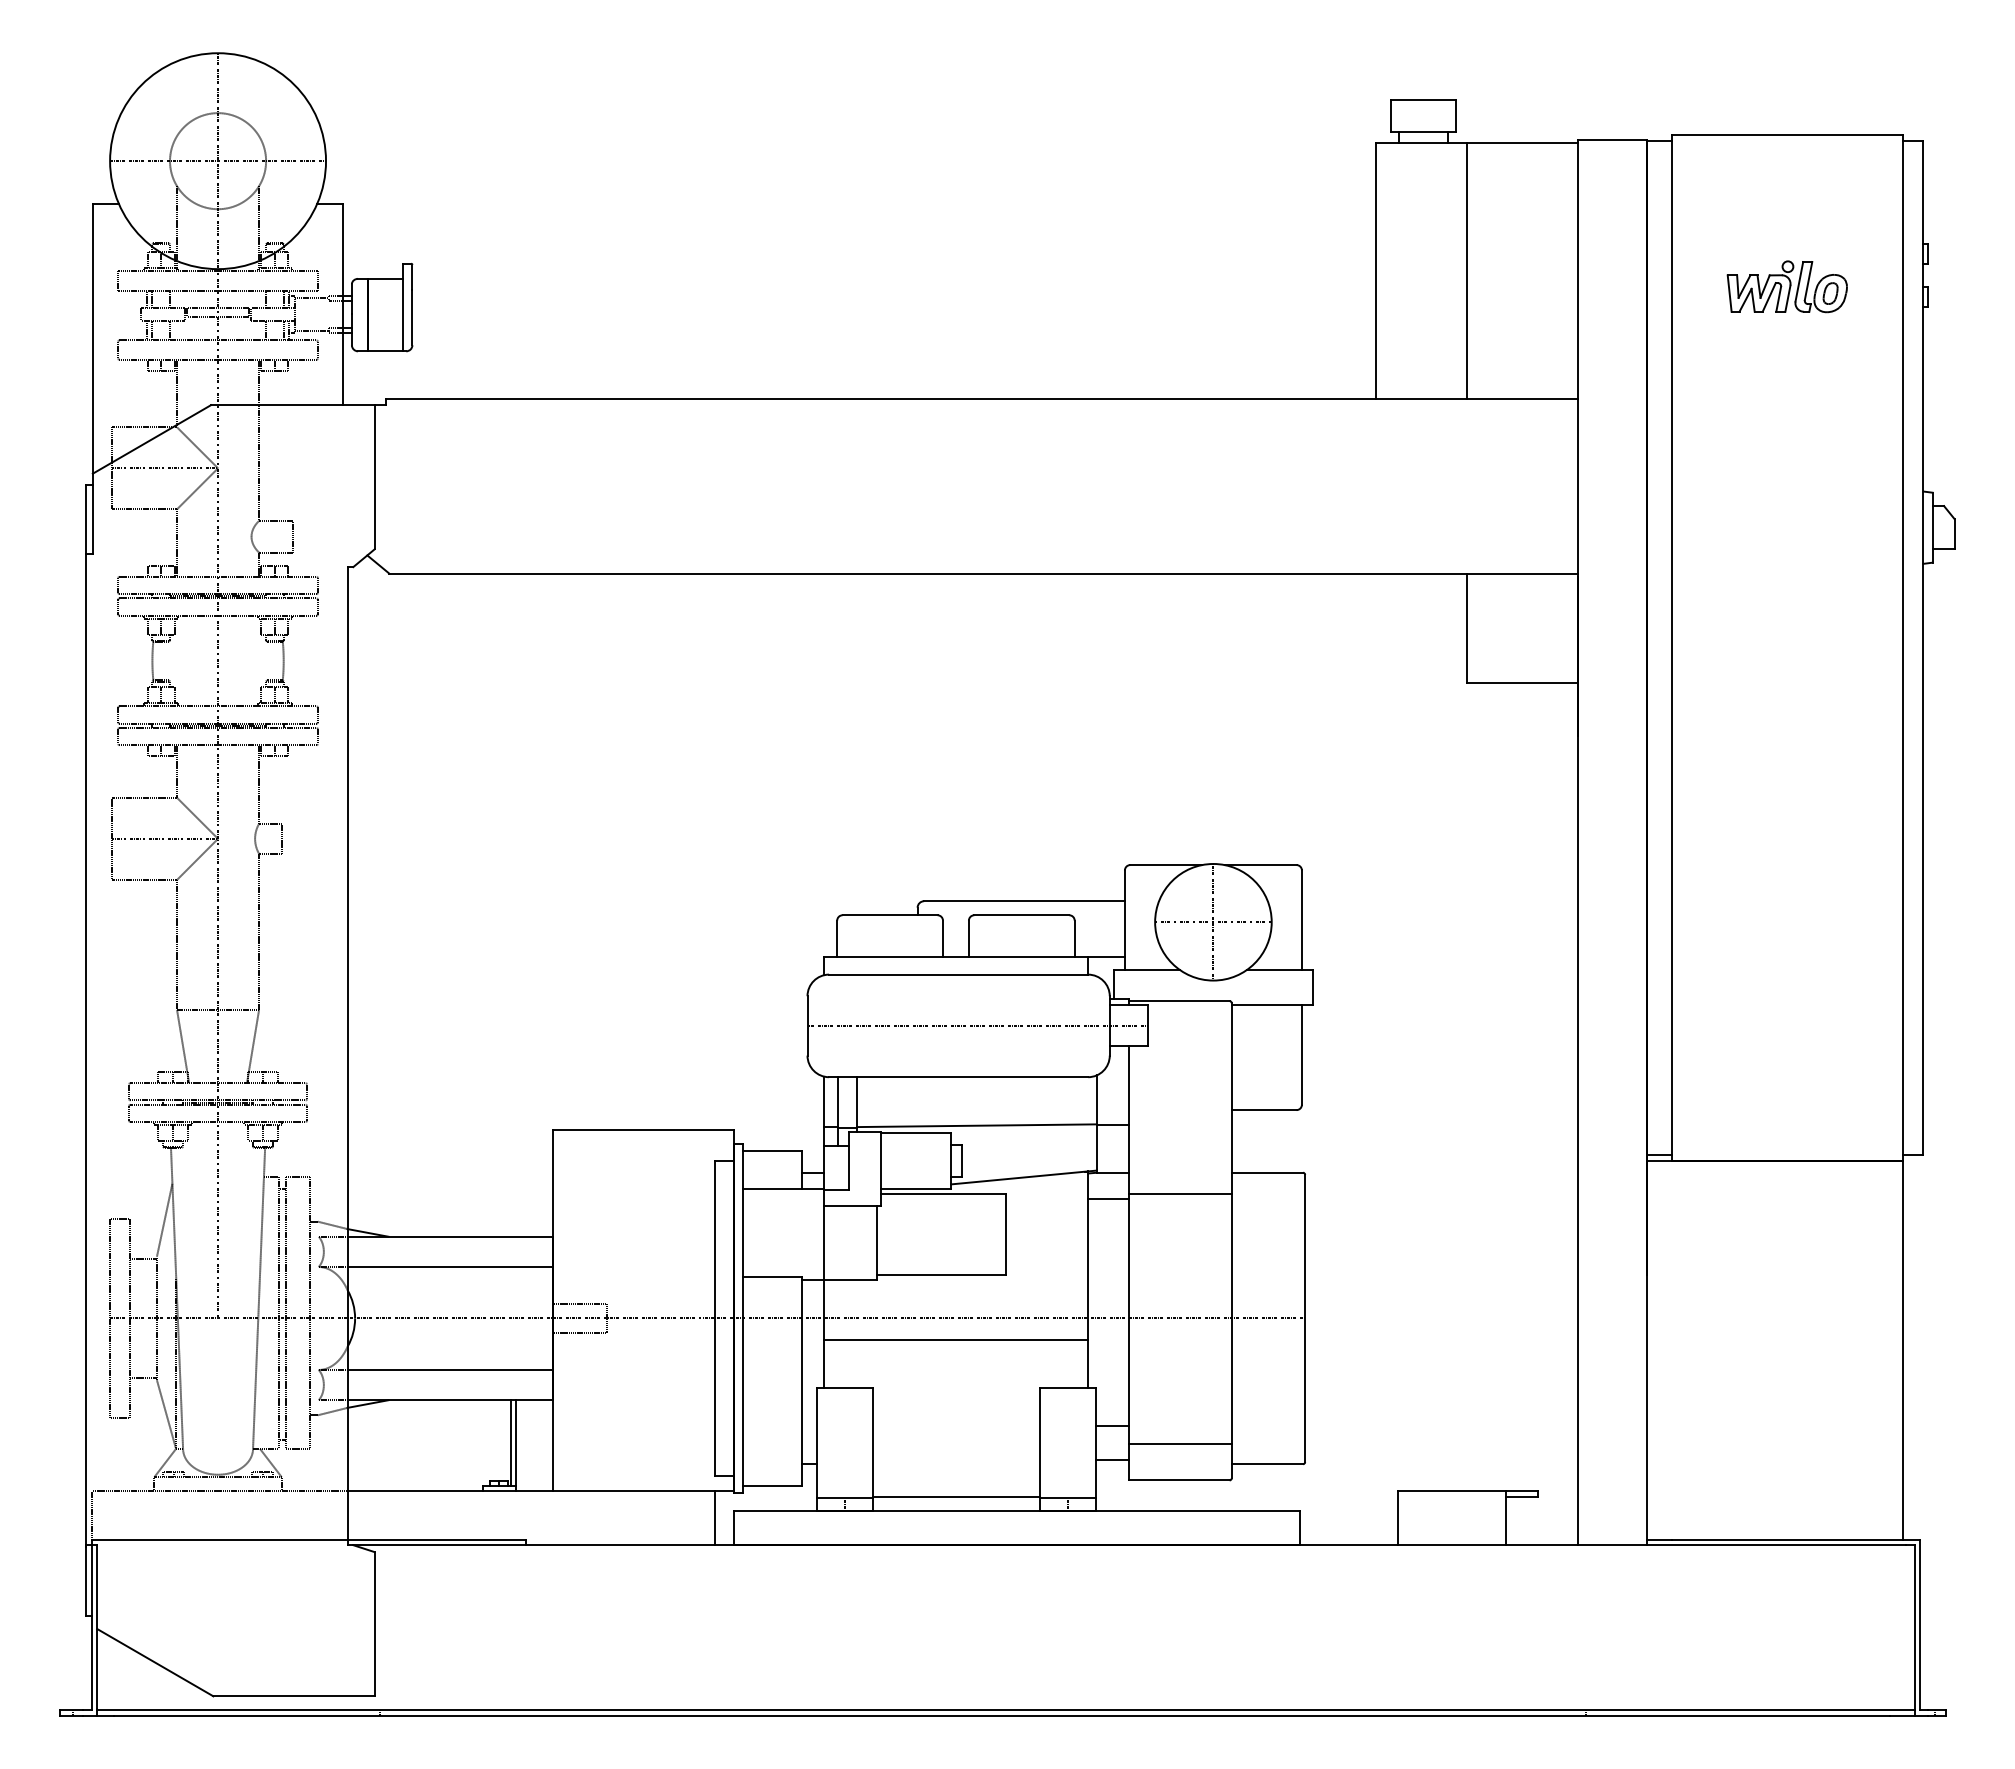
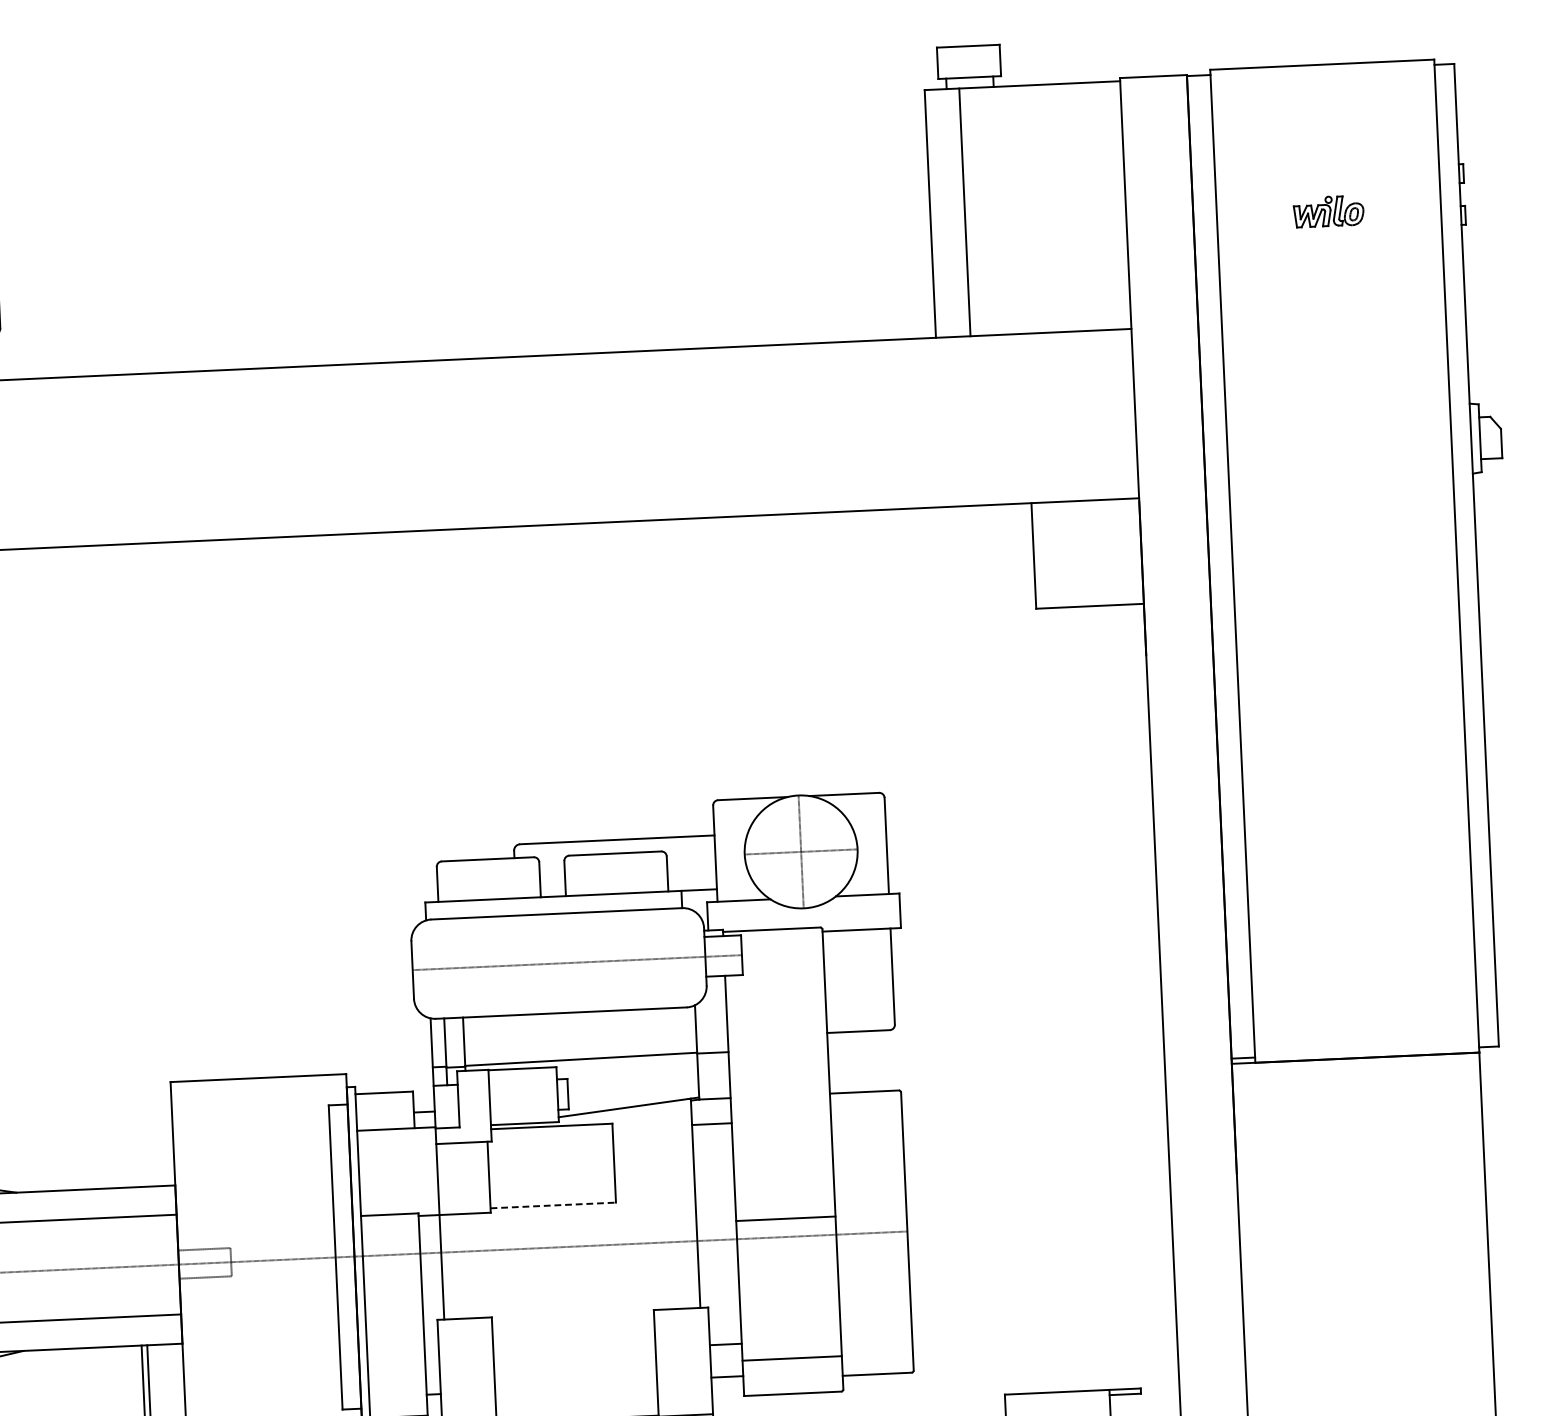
line: (1467, 270) -> (965, 212), moved
part: (1786, 286) -> (1328, 211), size x0.6
line: (1180, 1193) -> (785, 1218), moved
line: (941, 1275) -> (553, 1205), solid -> dashed
line: (955, 1340) -> (569, 1268), removed

